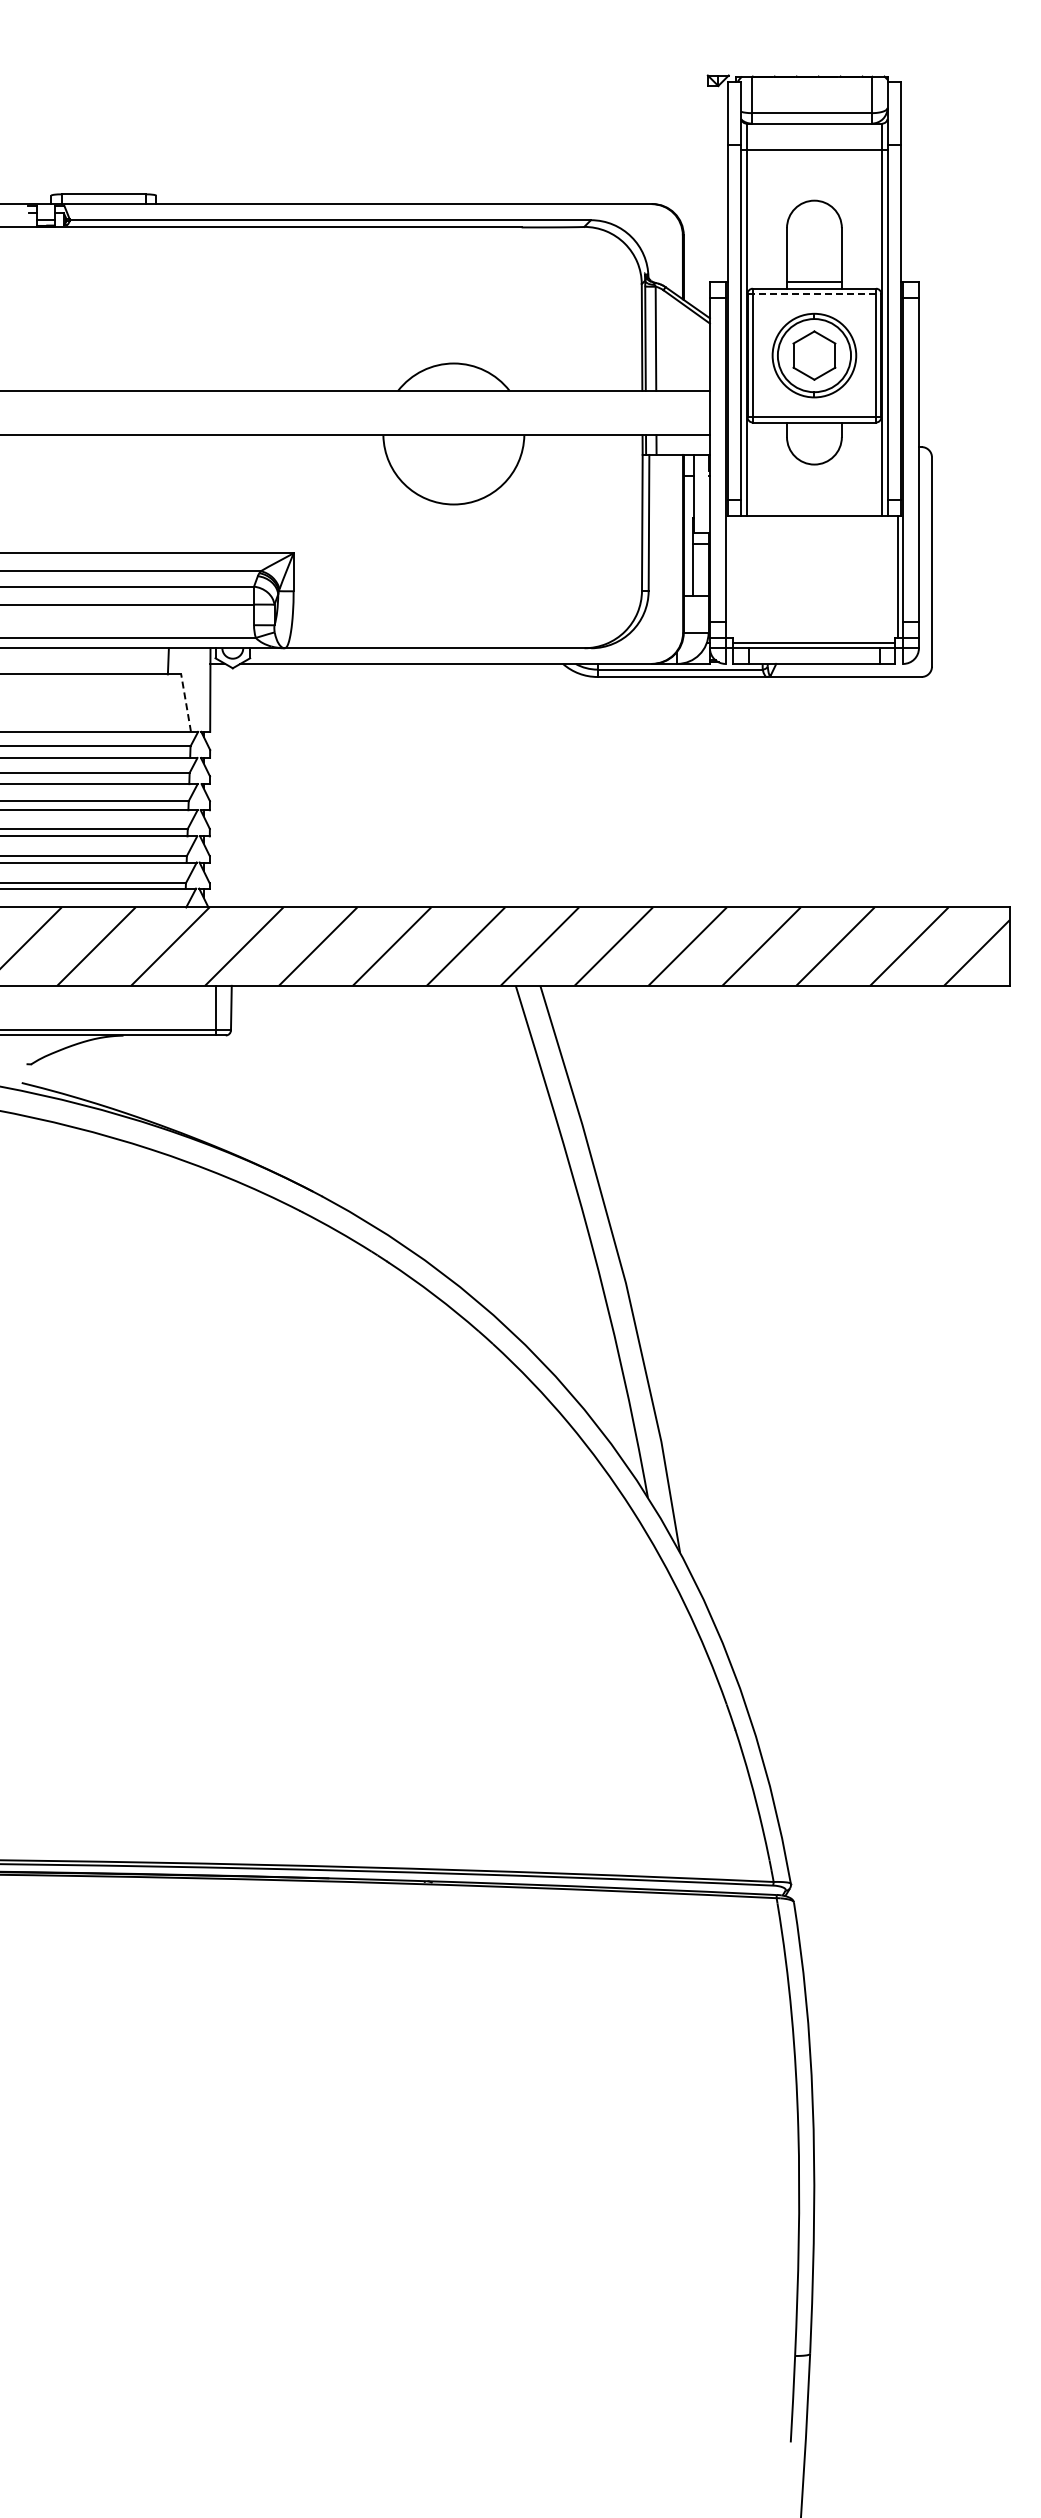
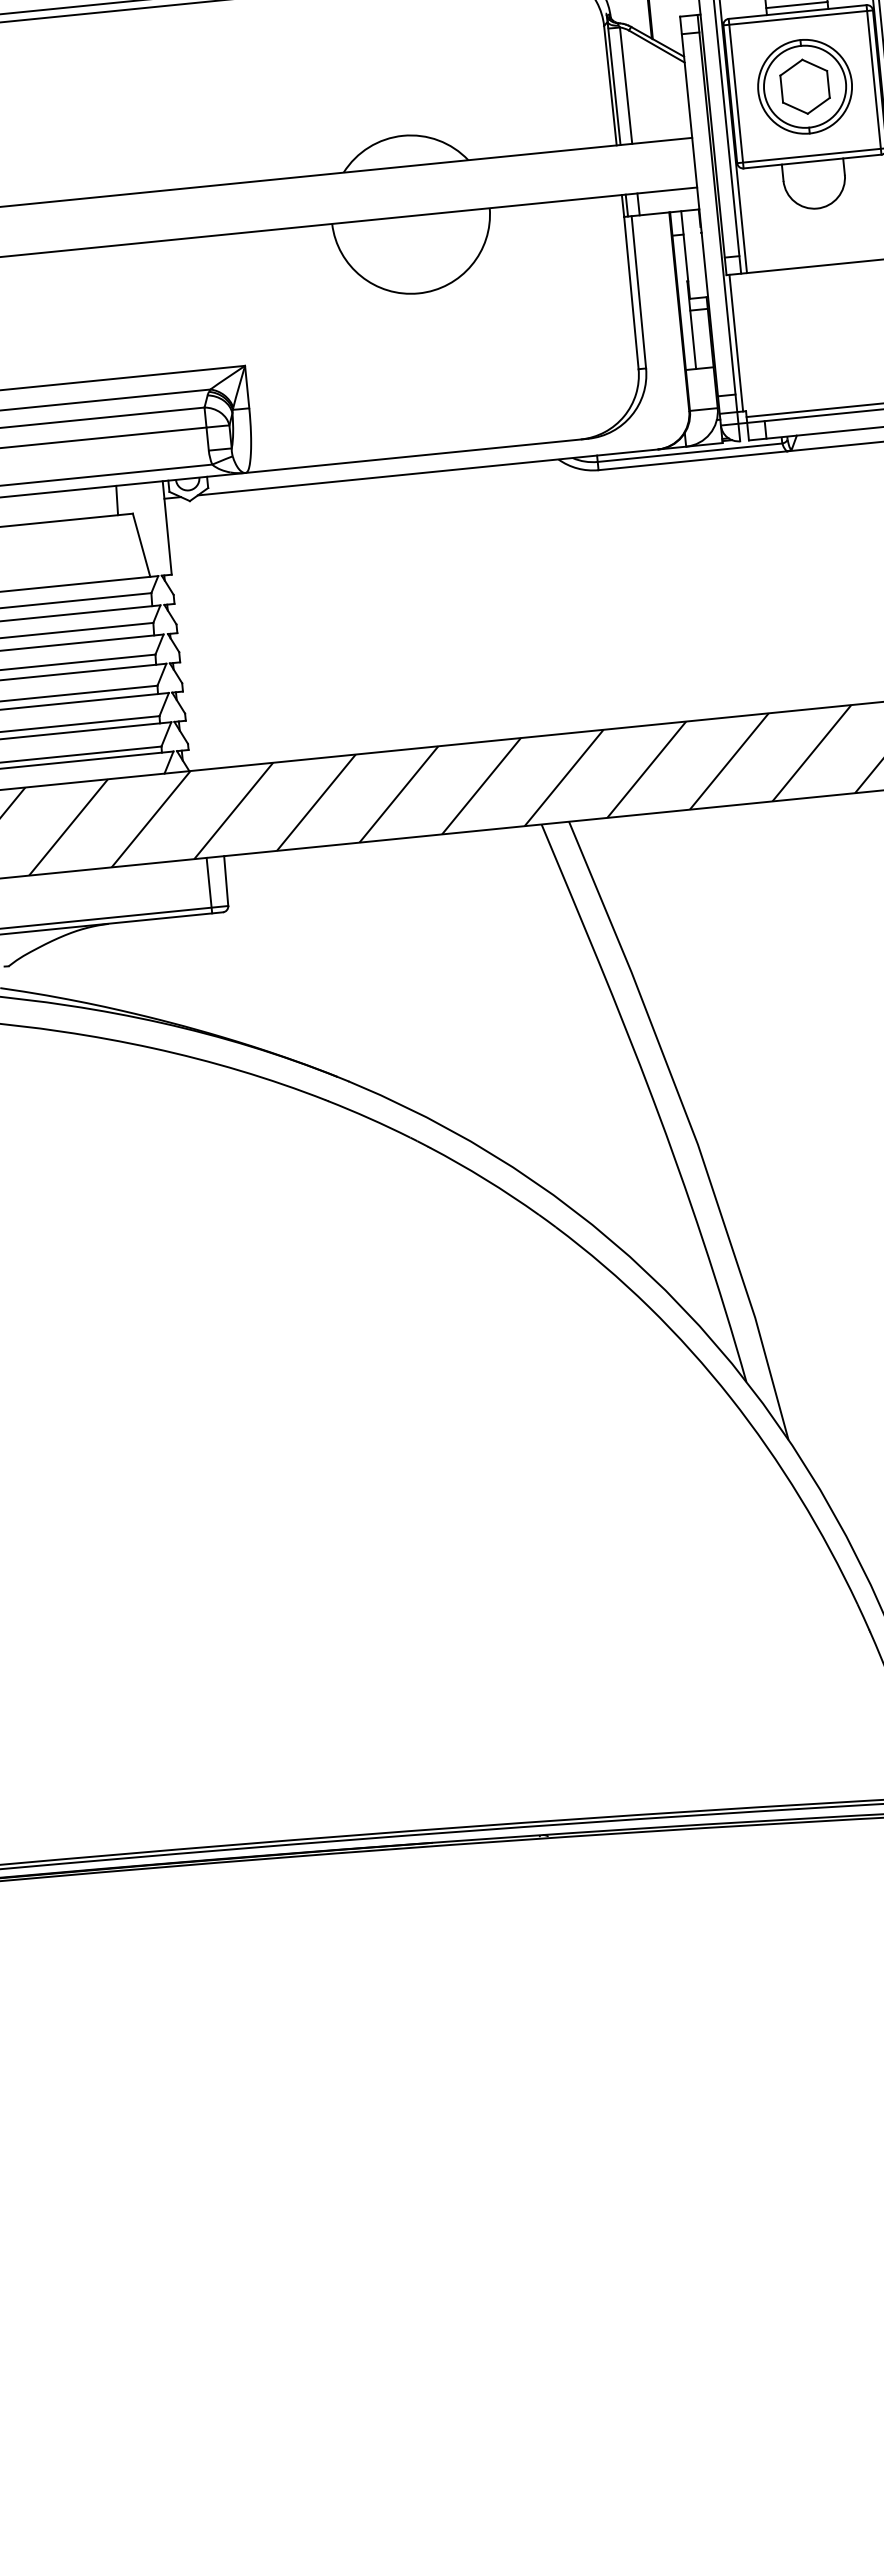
line: (814, 293) -> (798, 17), dashed -> solid
line: (730, 576) -> (735, 343), added
line: (186, 702) -> (141, 544), dashed -> solid

